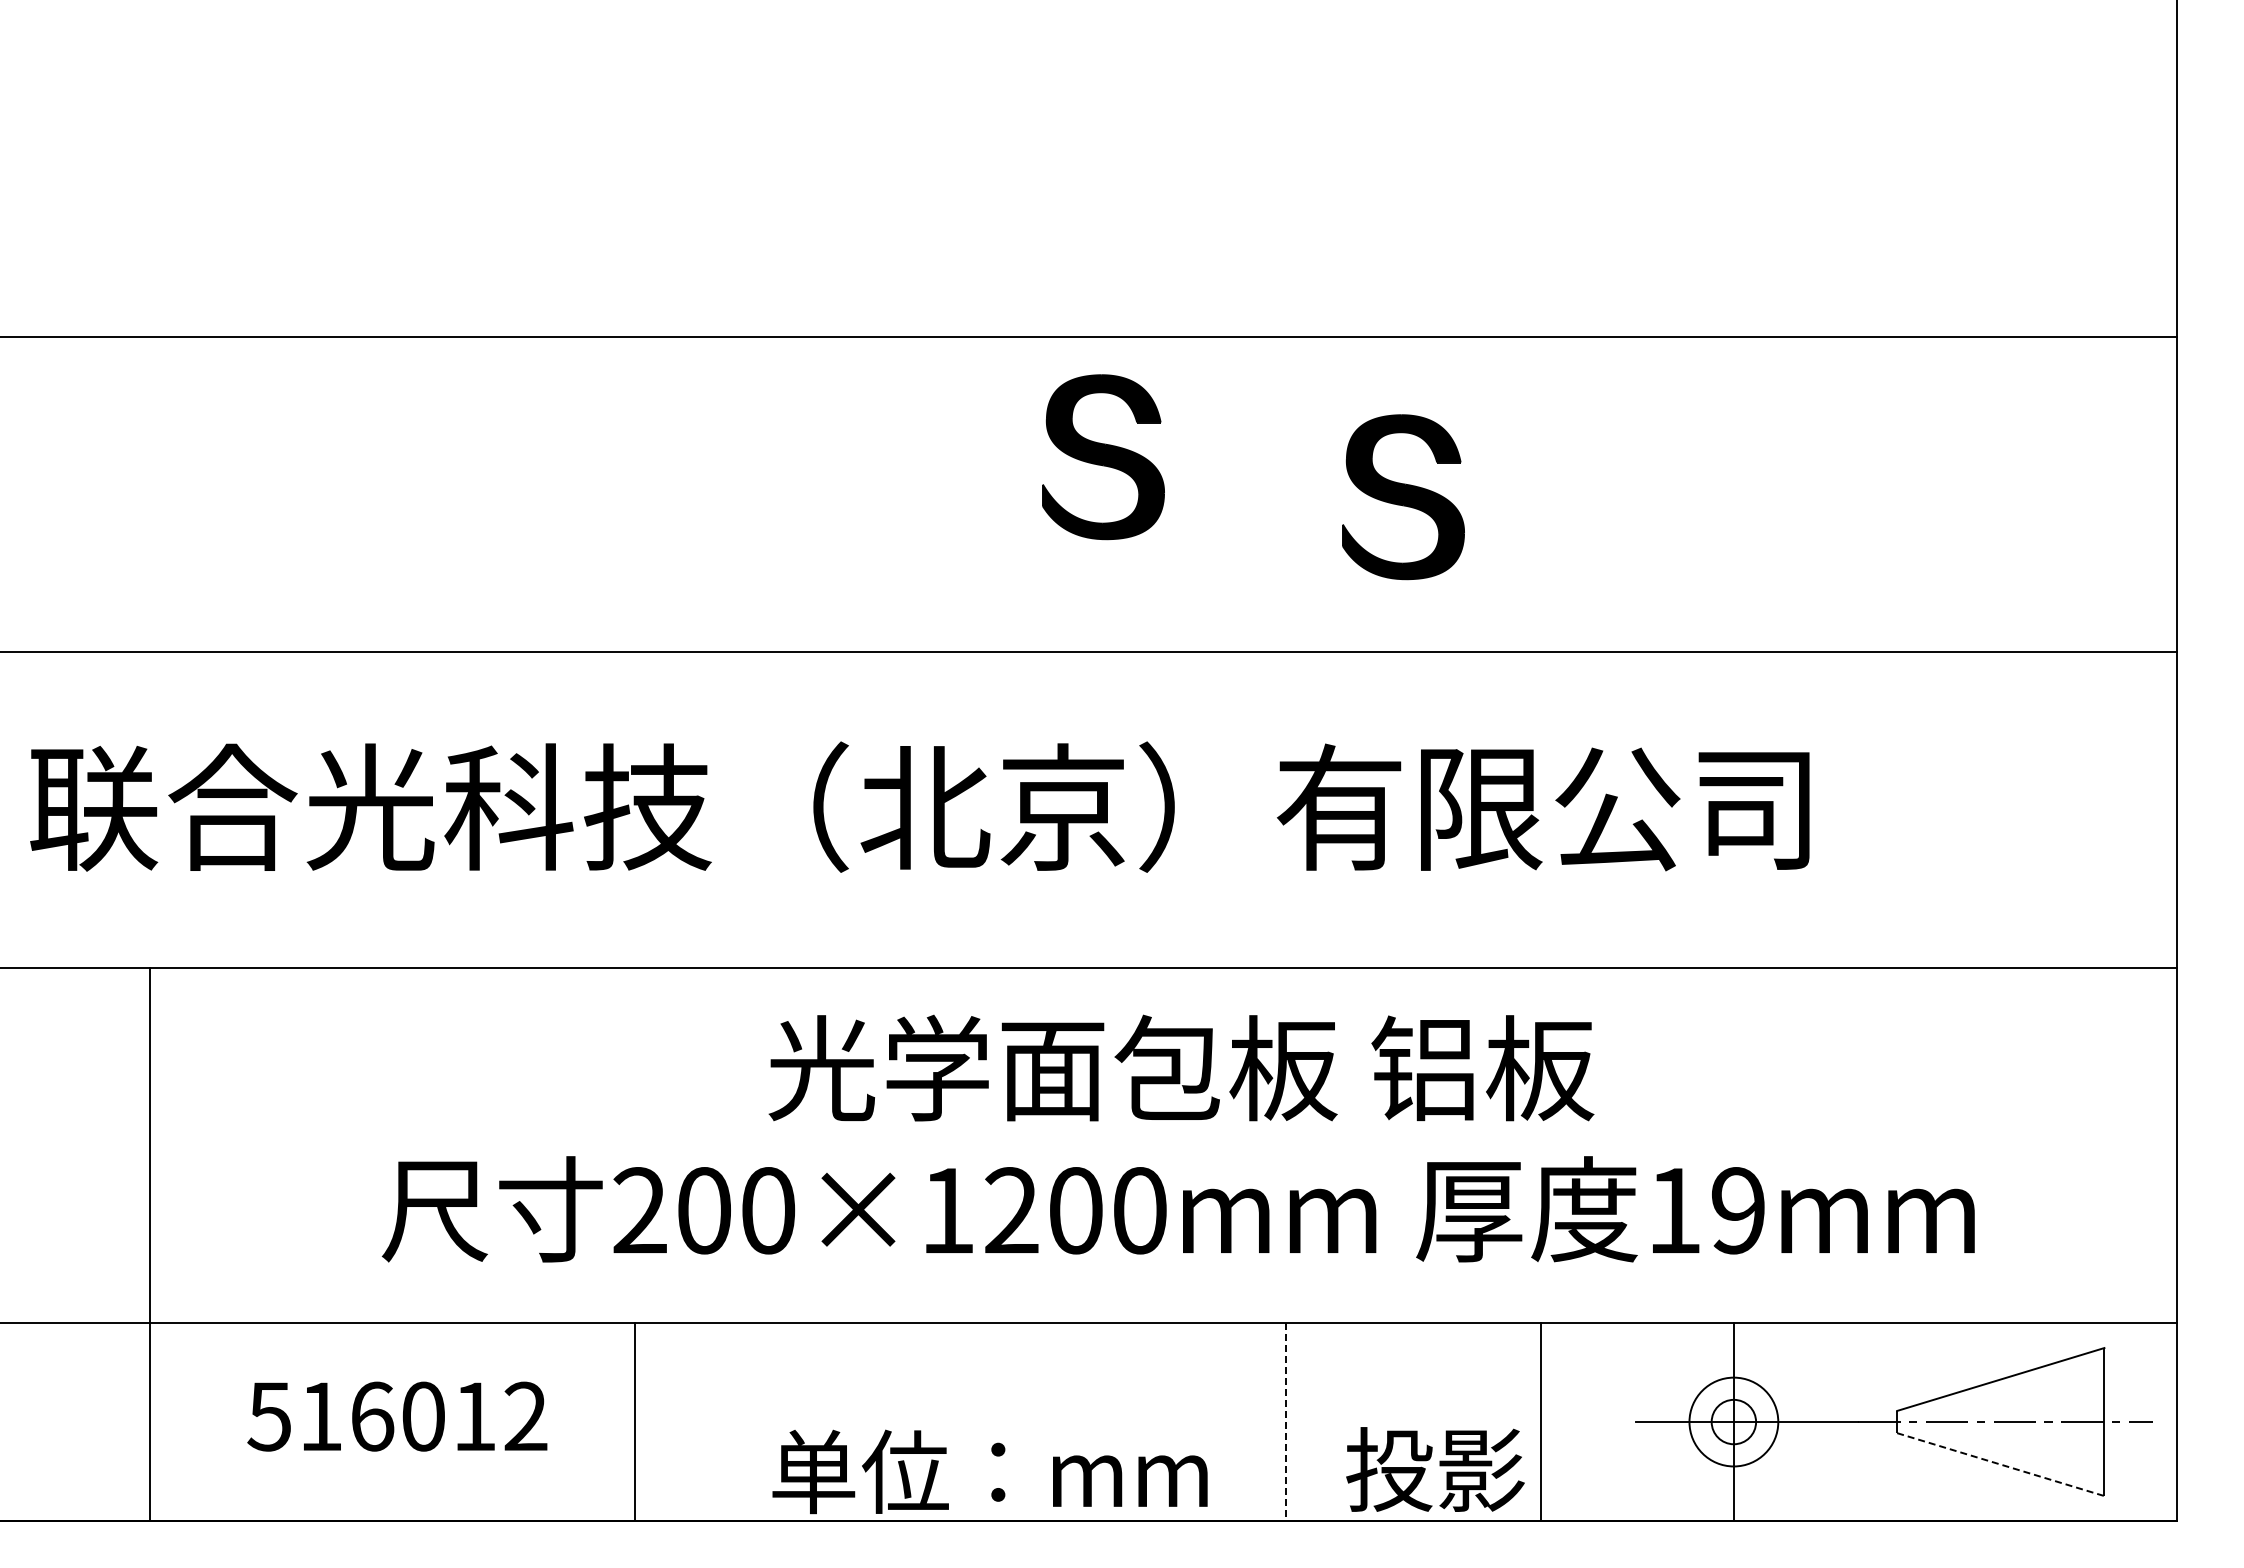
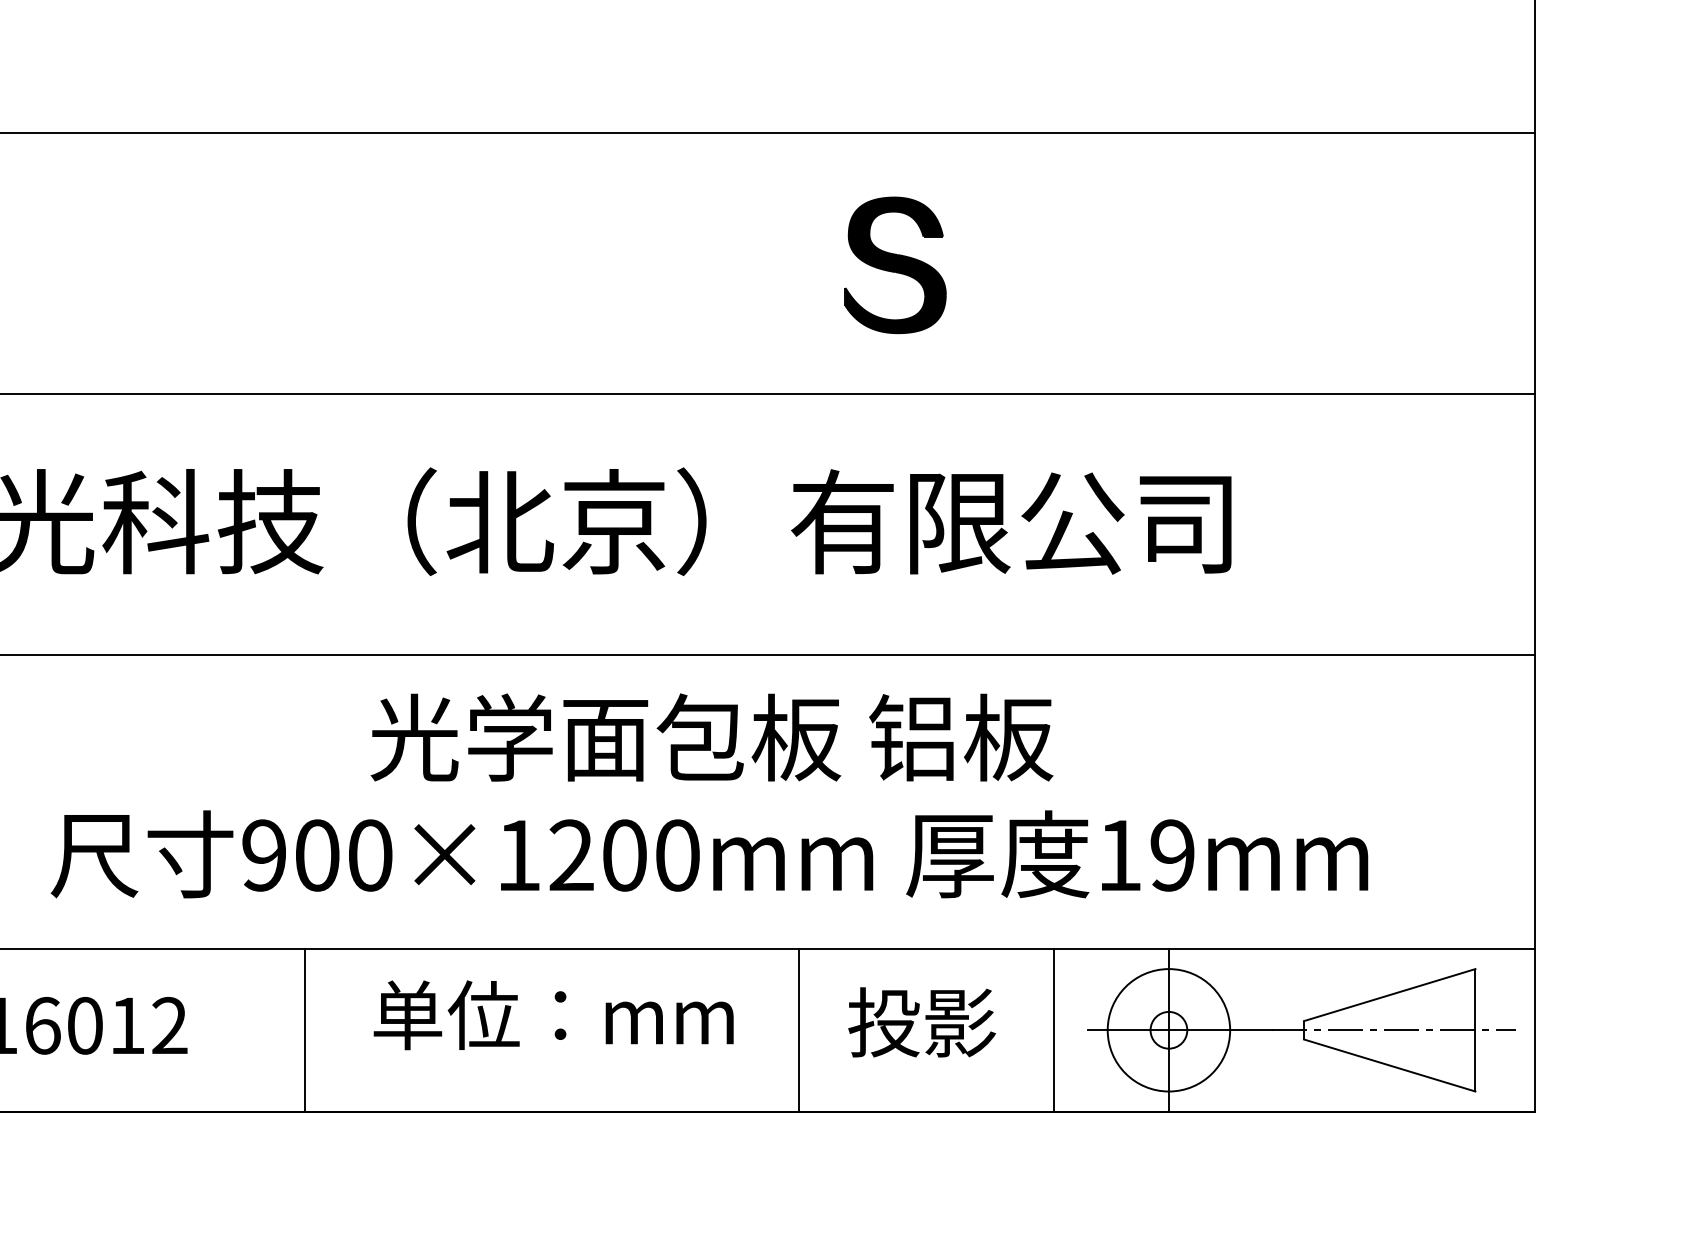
part: (1103, 457) -> (647, 232), removed
text: (639, 1210) -> (263, 855), 200×1200mm -> 900×1200mm
line: (634, 1421) -> (305, 1029), moved
line: (1541, 1421) -> (1054, 1029), moved
line: (1286, 1422) -> (798, 1030), dashed -> solid
circle: (1733, 1422) -> (1168, 1030), size x1.67
line: (2001, 1464) -> (1390, 1065), dashed -> solid
text: (1435, 1469) -> (922, 1022), moved
text: (989, 1471) -> (553, 1014), moved

